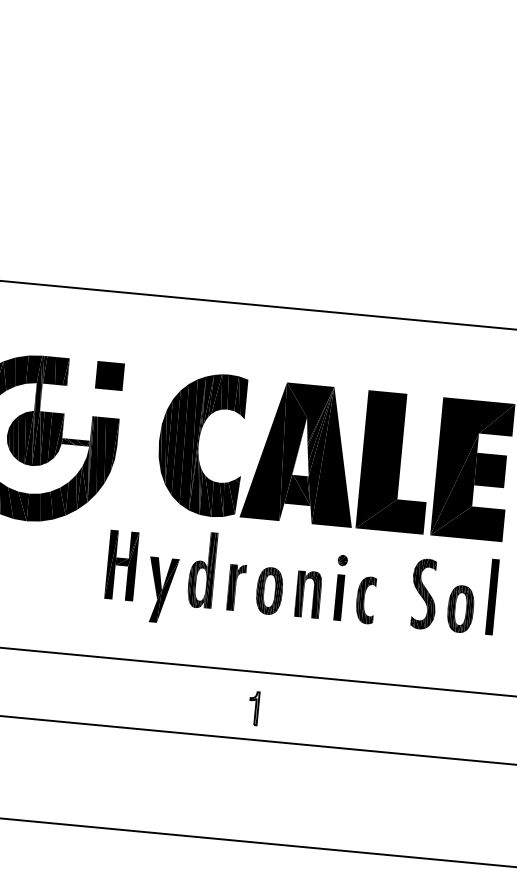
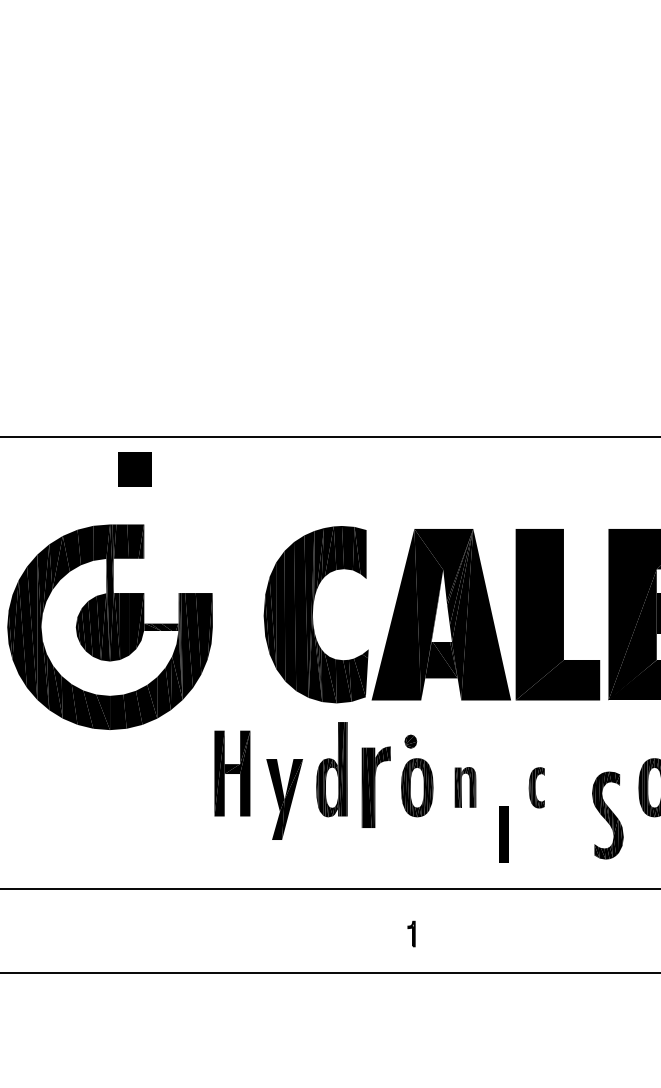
part: (109, 375) -> (134, 469), moved
part: (342, 560) -> (410, 741), moved
part: (236, 587) -> (375, 787), size x1.4
part: (308, 594) -> (465, 787), size x0.7
part: (423, 594) -> (607, 815), moved
part: (339, 597) -> (503, 834), moved
part: (365, 599) -> (536, 787), size x0.7
part: (253, 707) -> (411, 933), size x0.6

